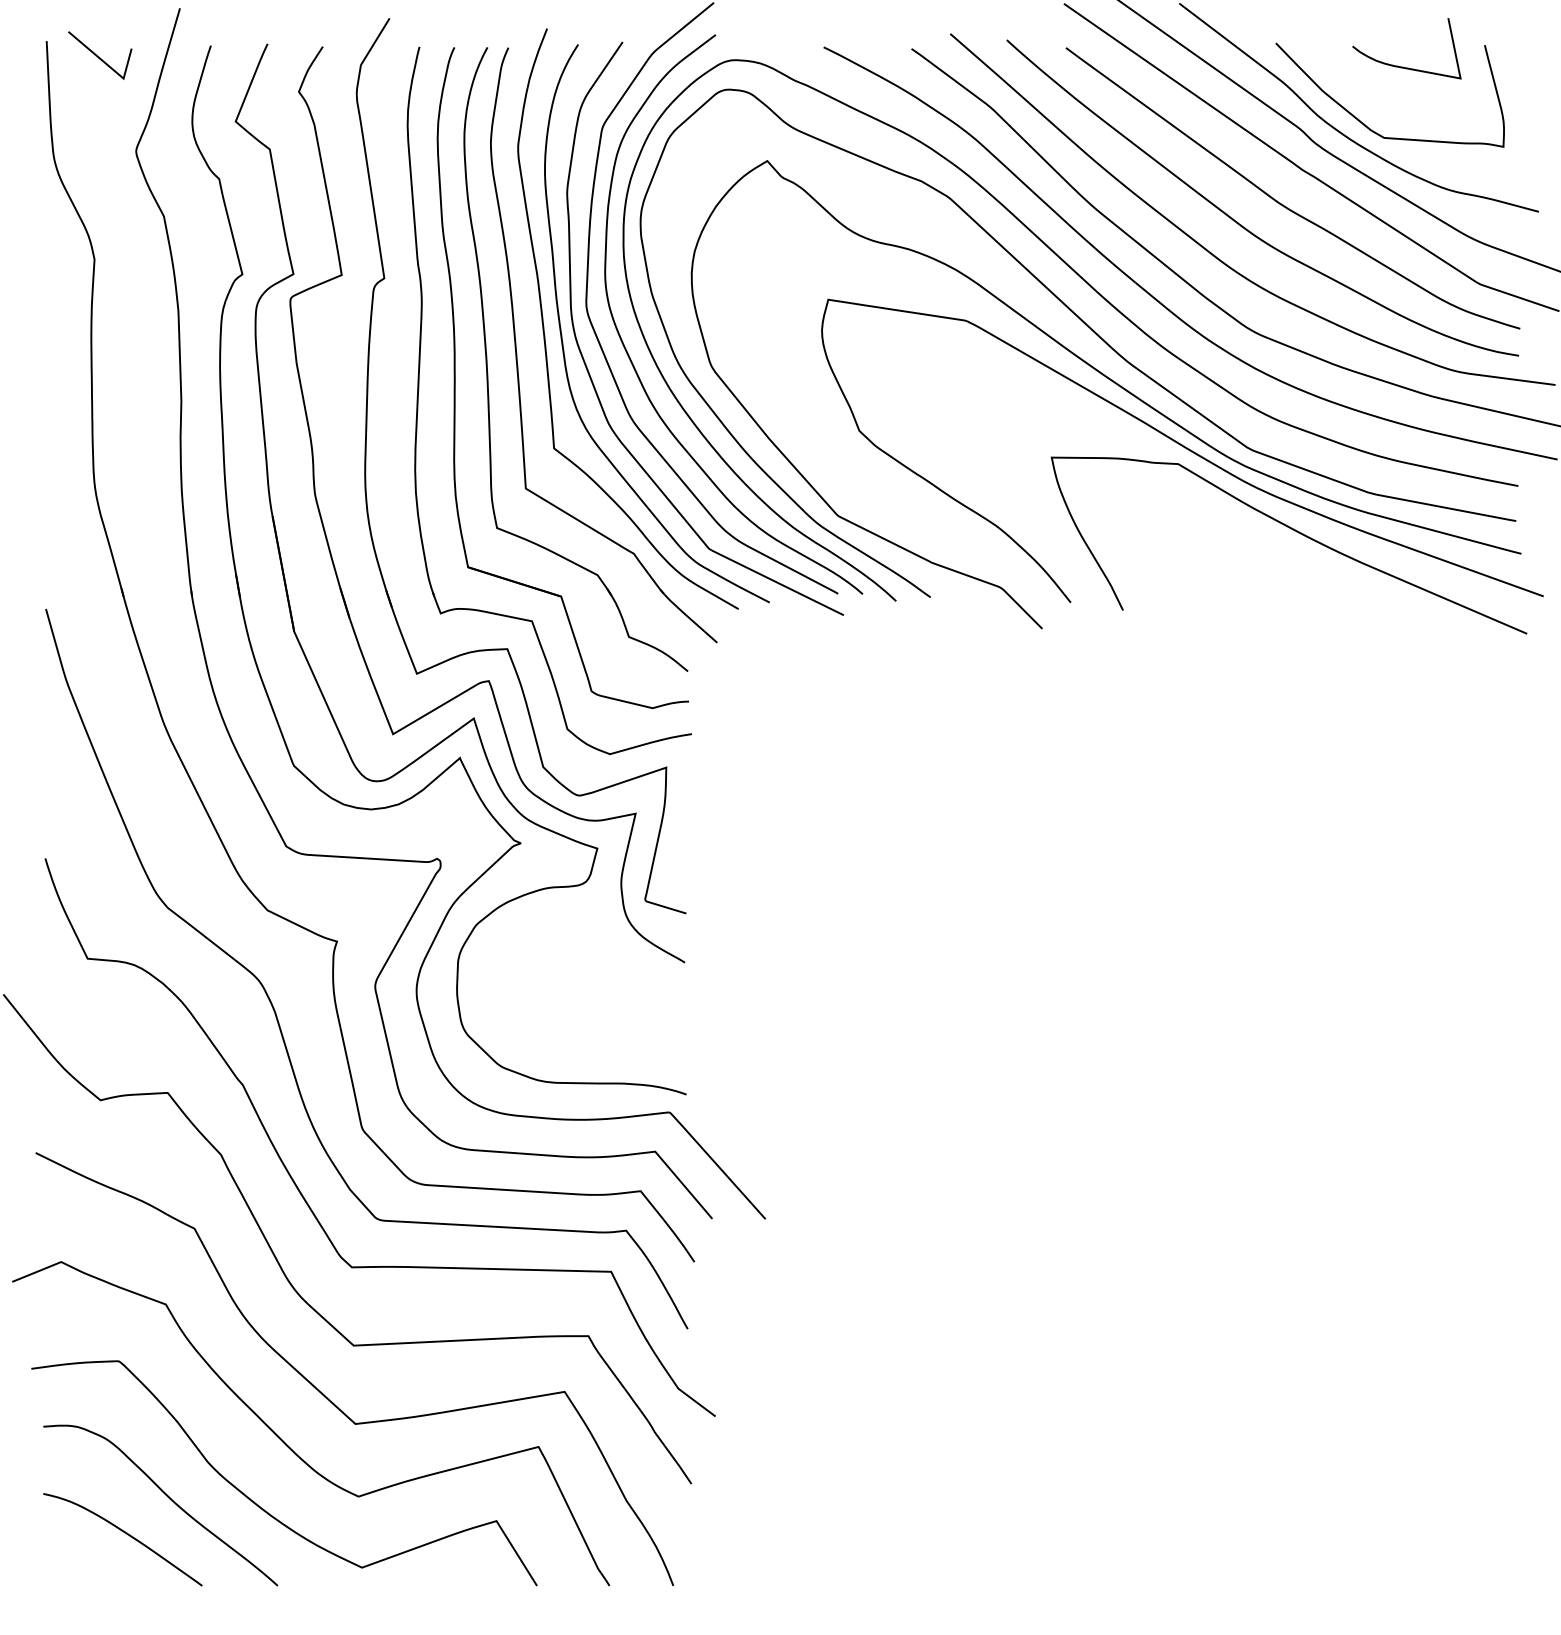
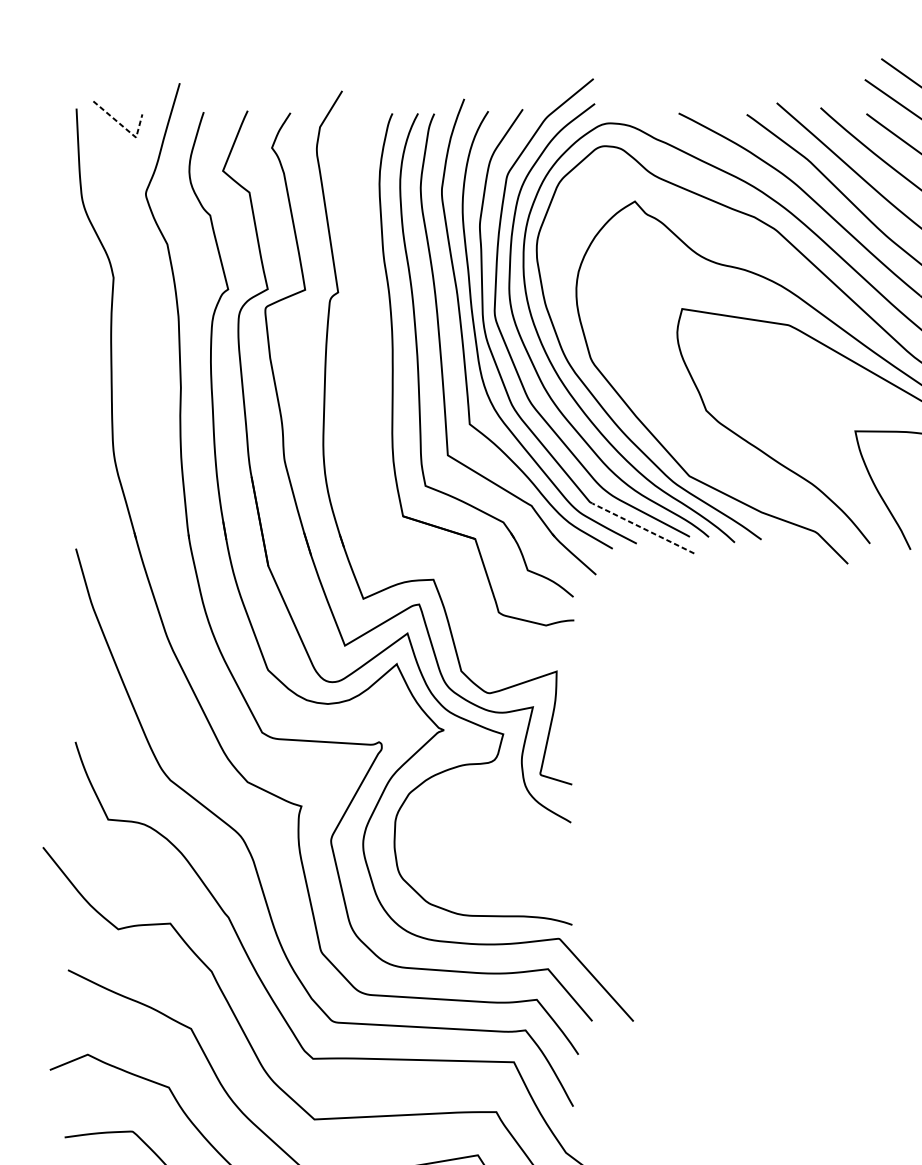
line: (108, 65) -> (124, 127), solid -> dashed
part: (419, 389) -> (365, 378), removed
line: (776, 582) -> (642, 528), solid -> dashed

